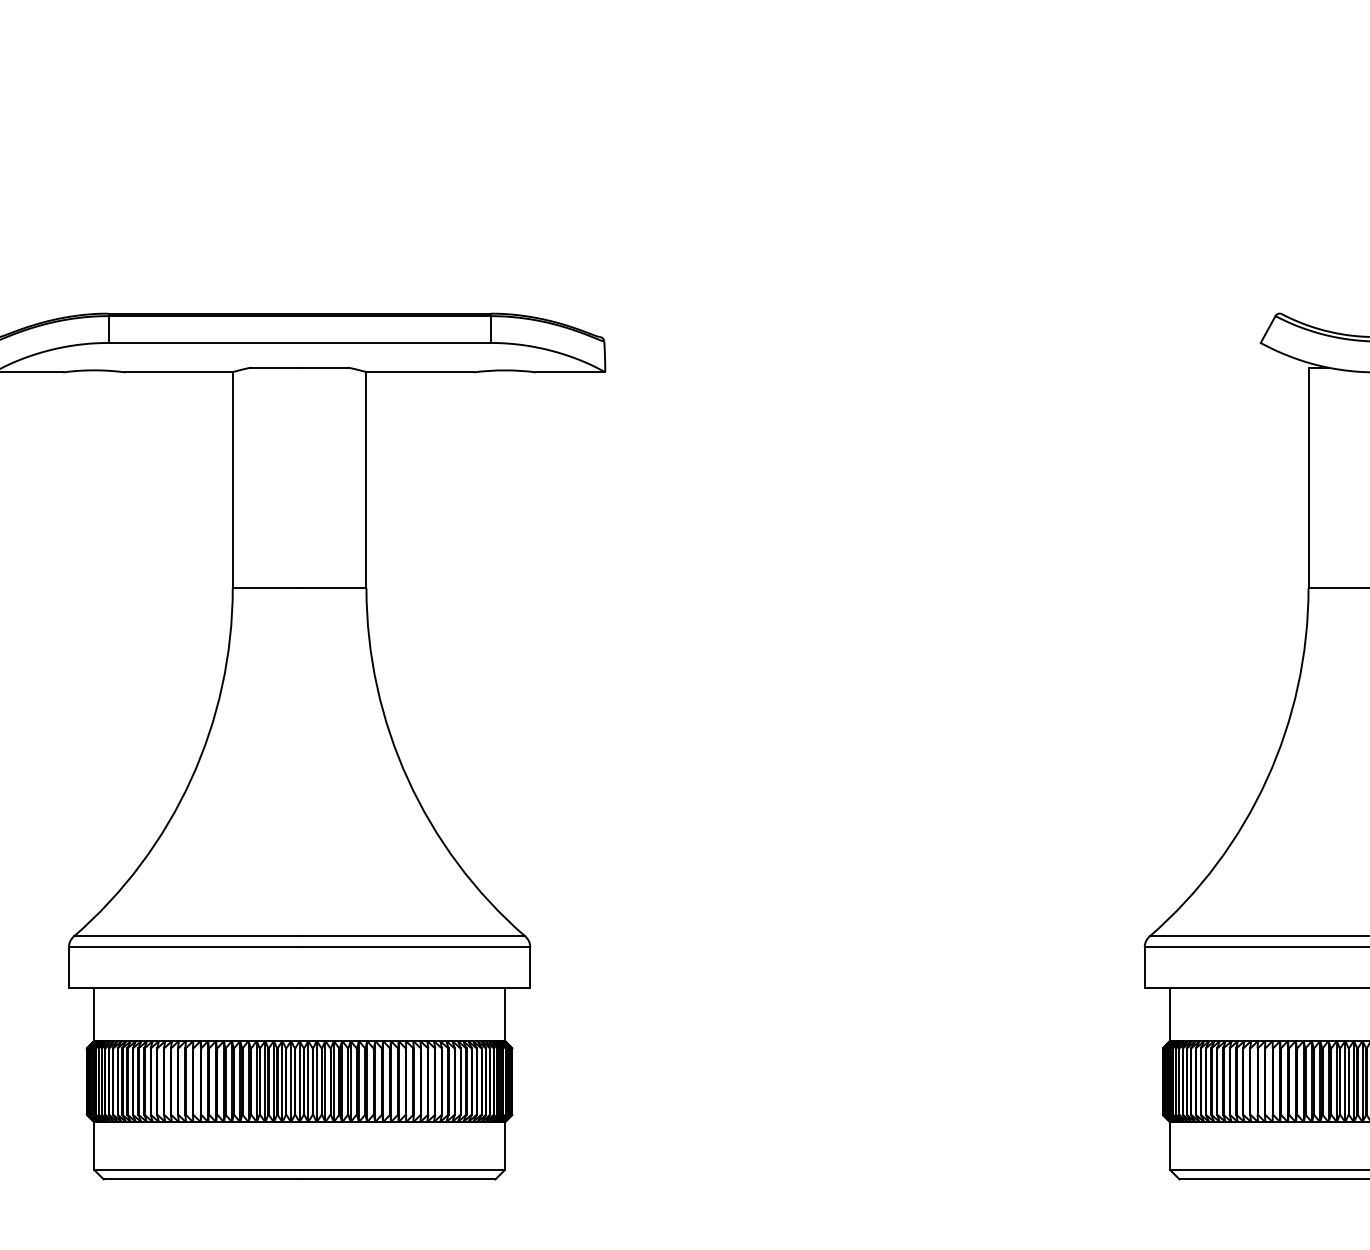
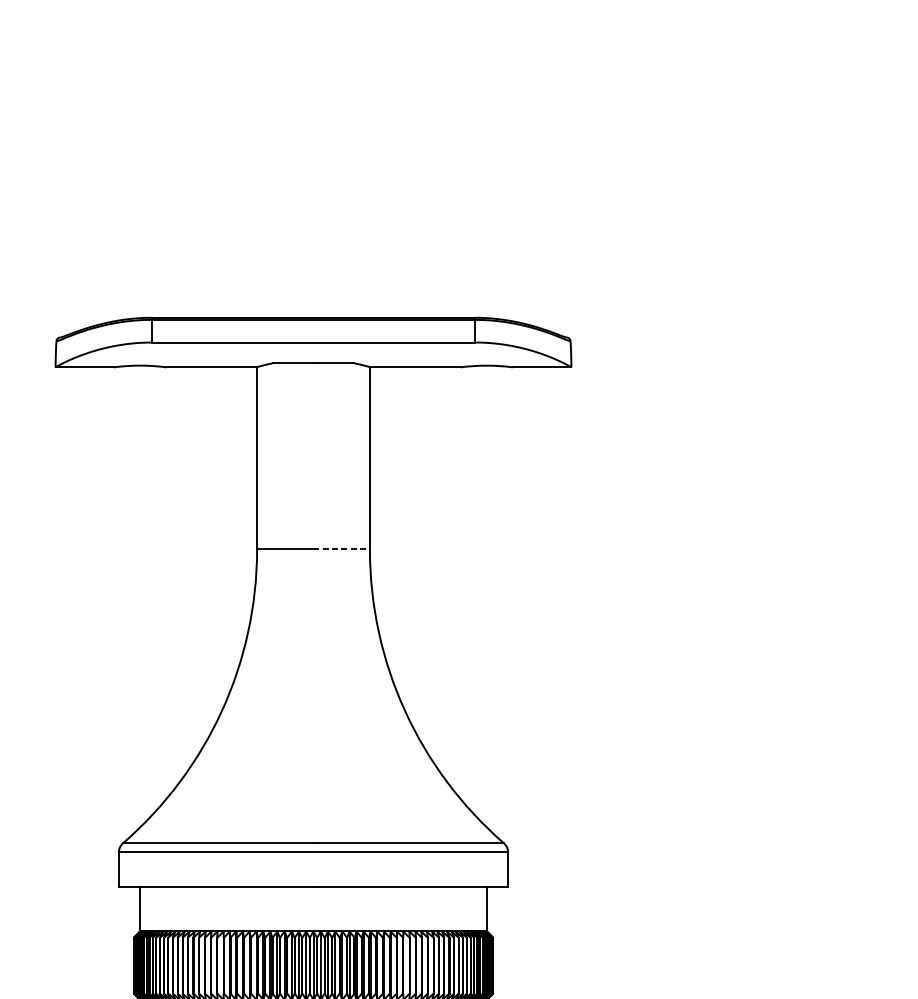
line: (333, 588) -> (342, 549), solid -> dashed

